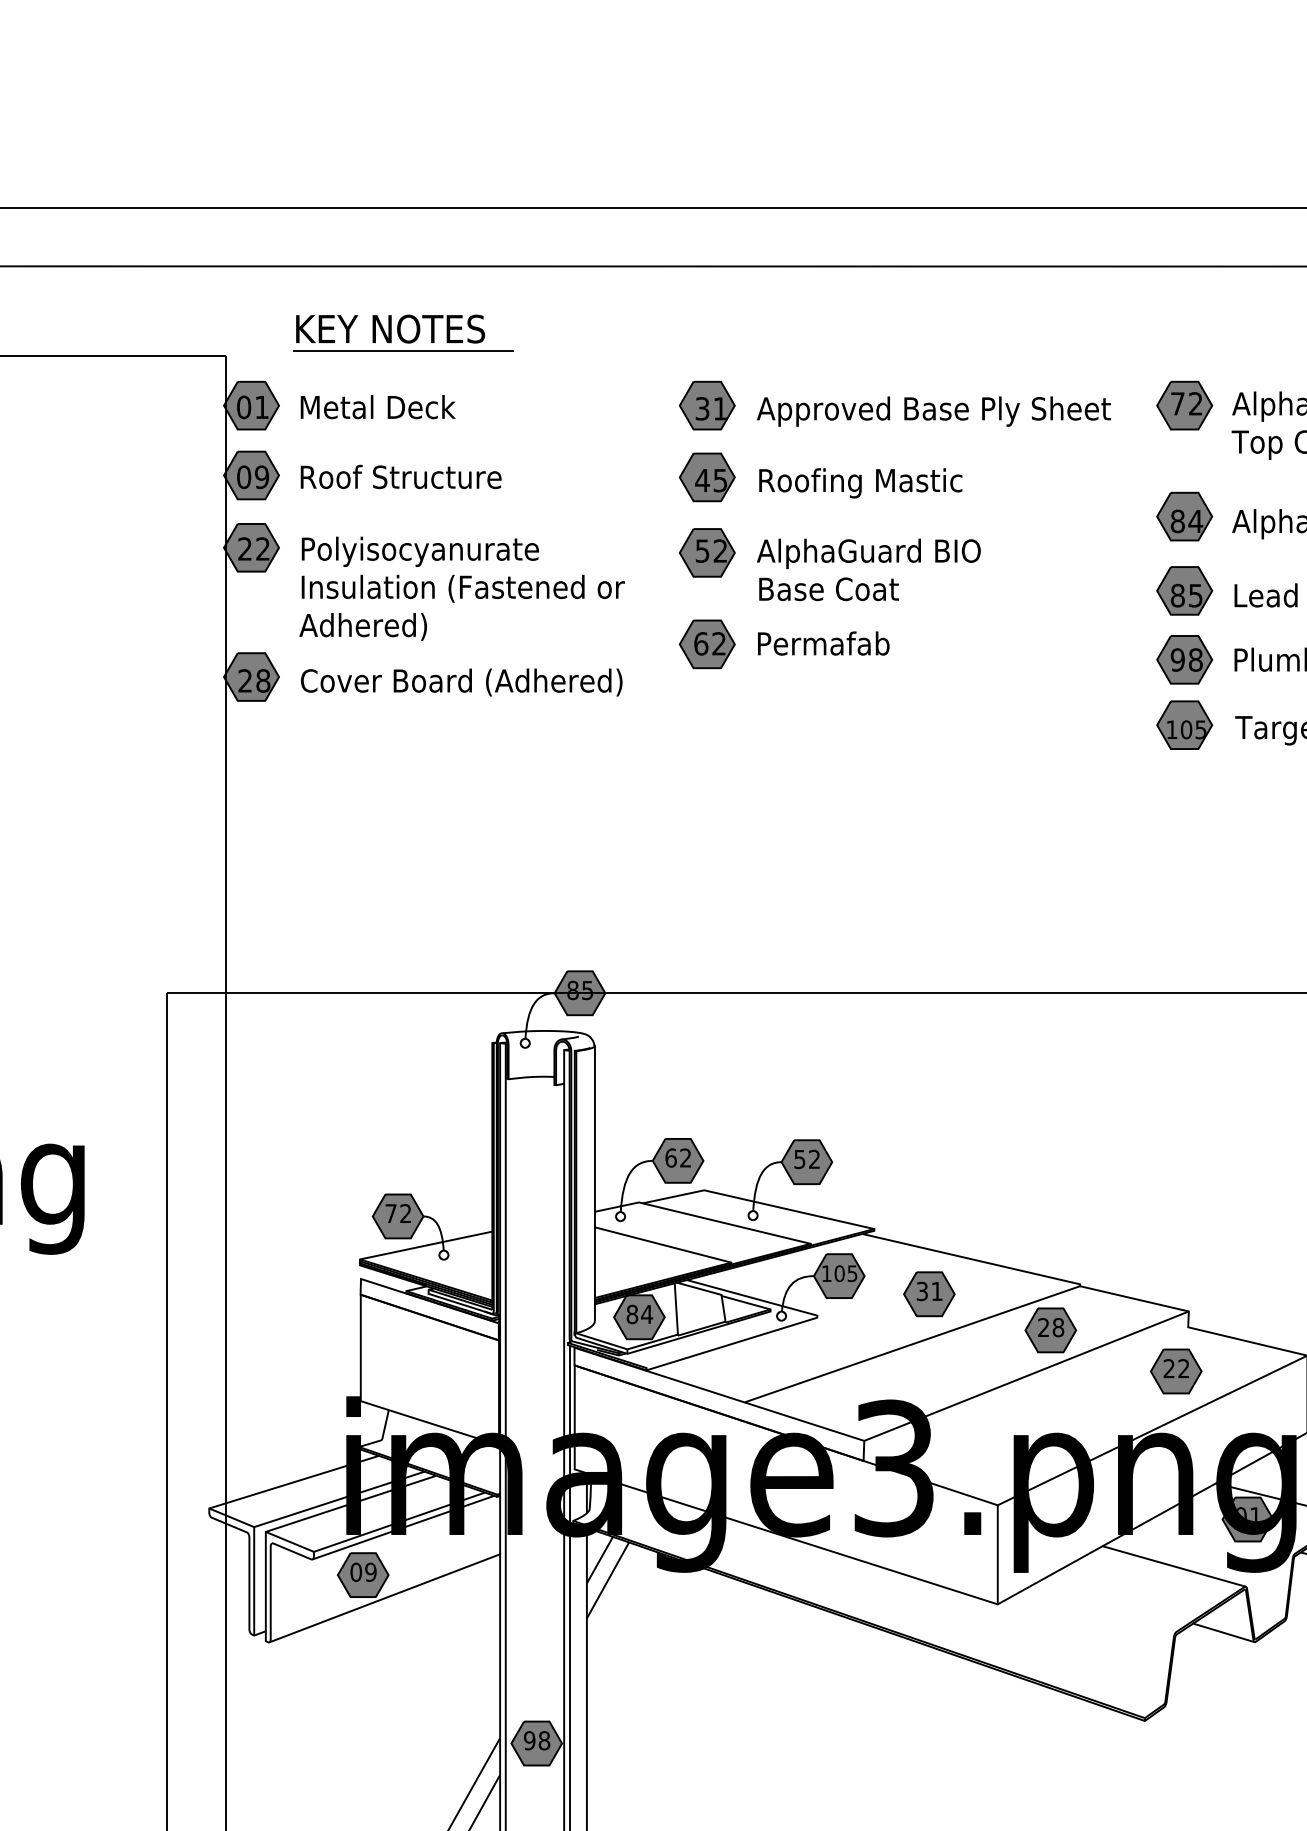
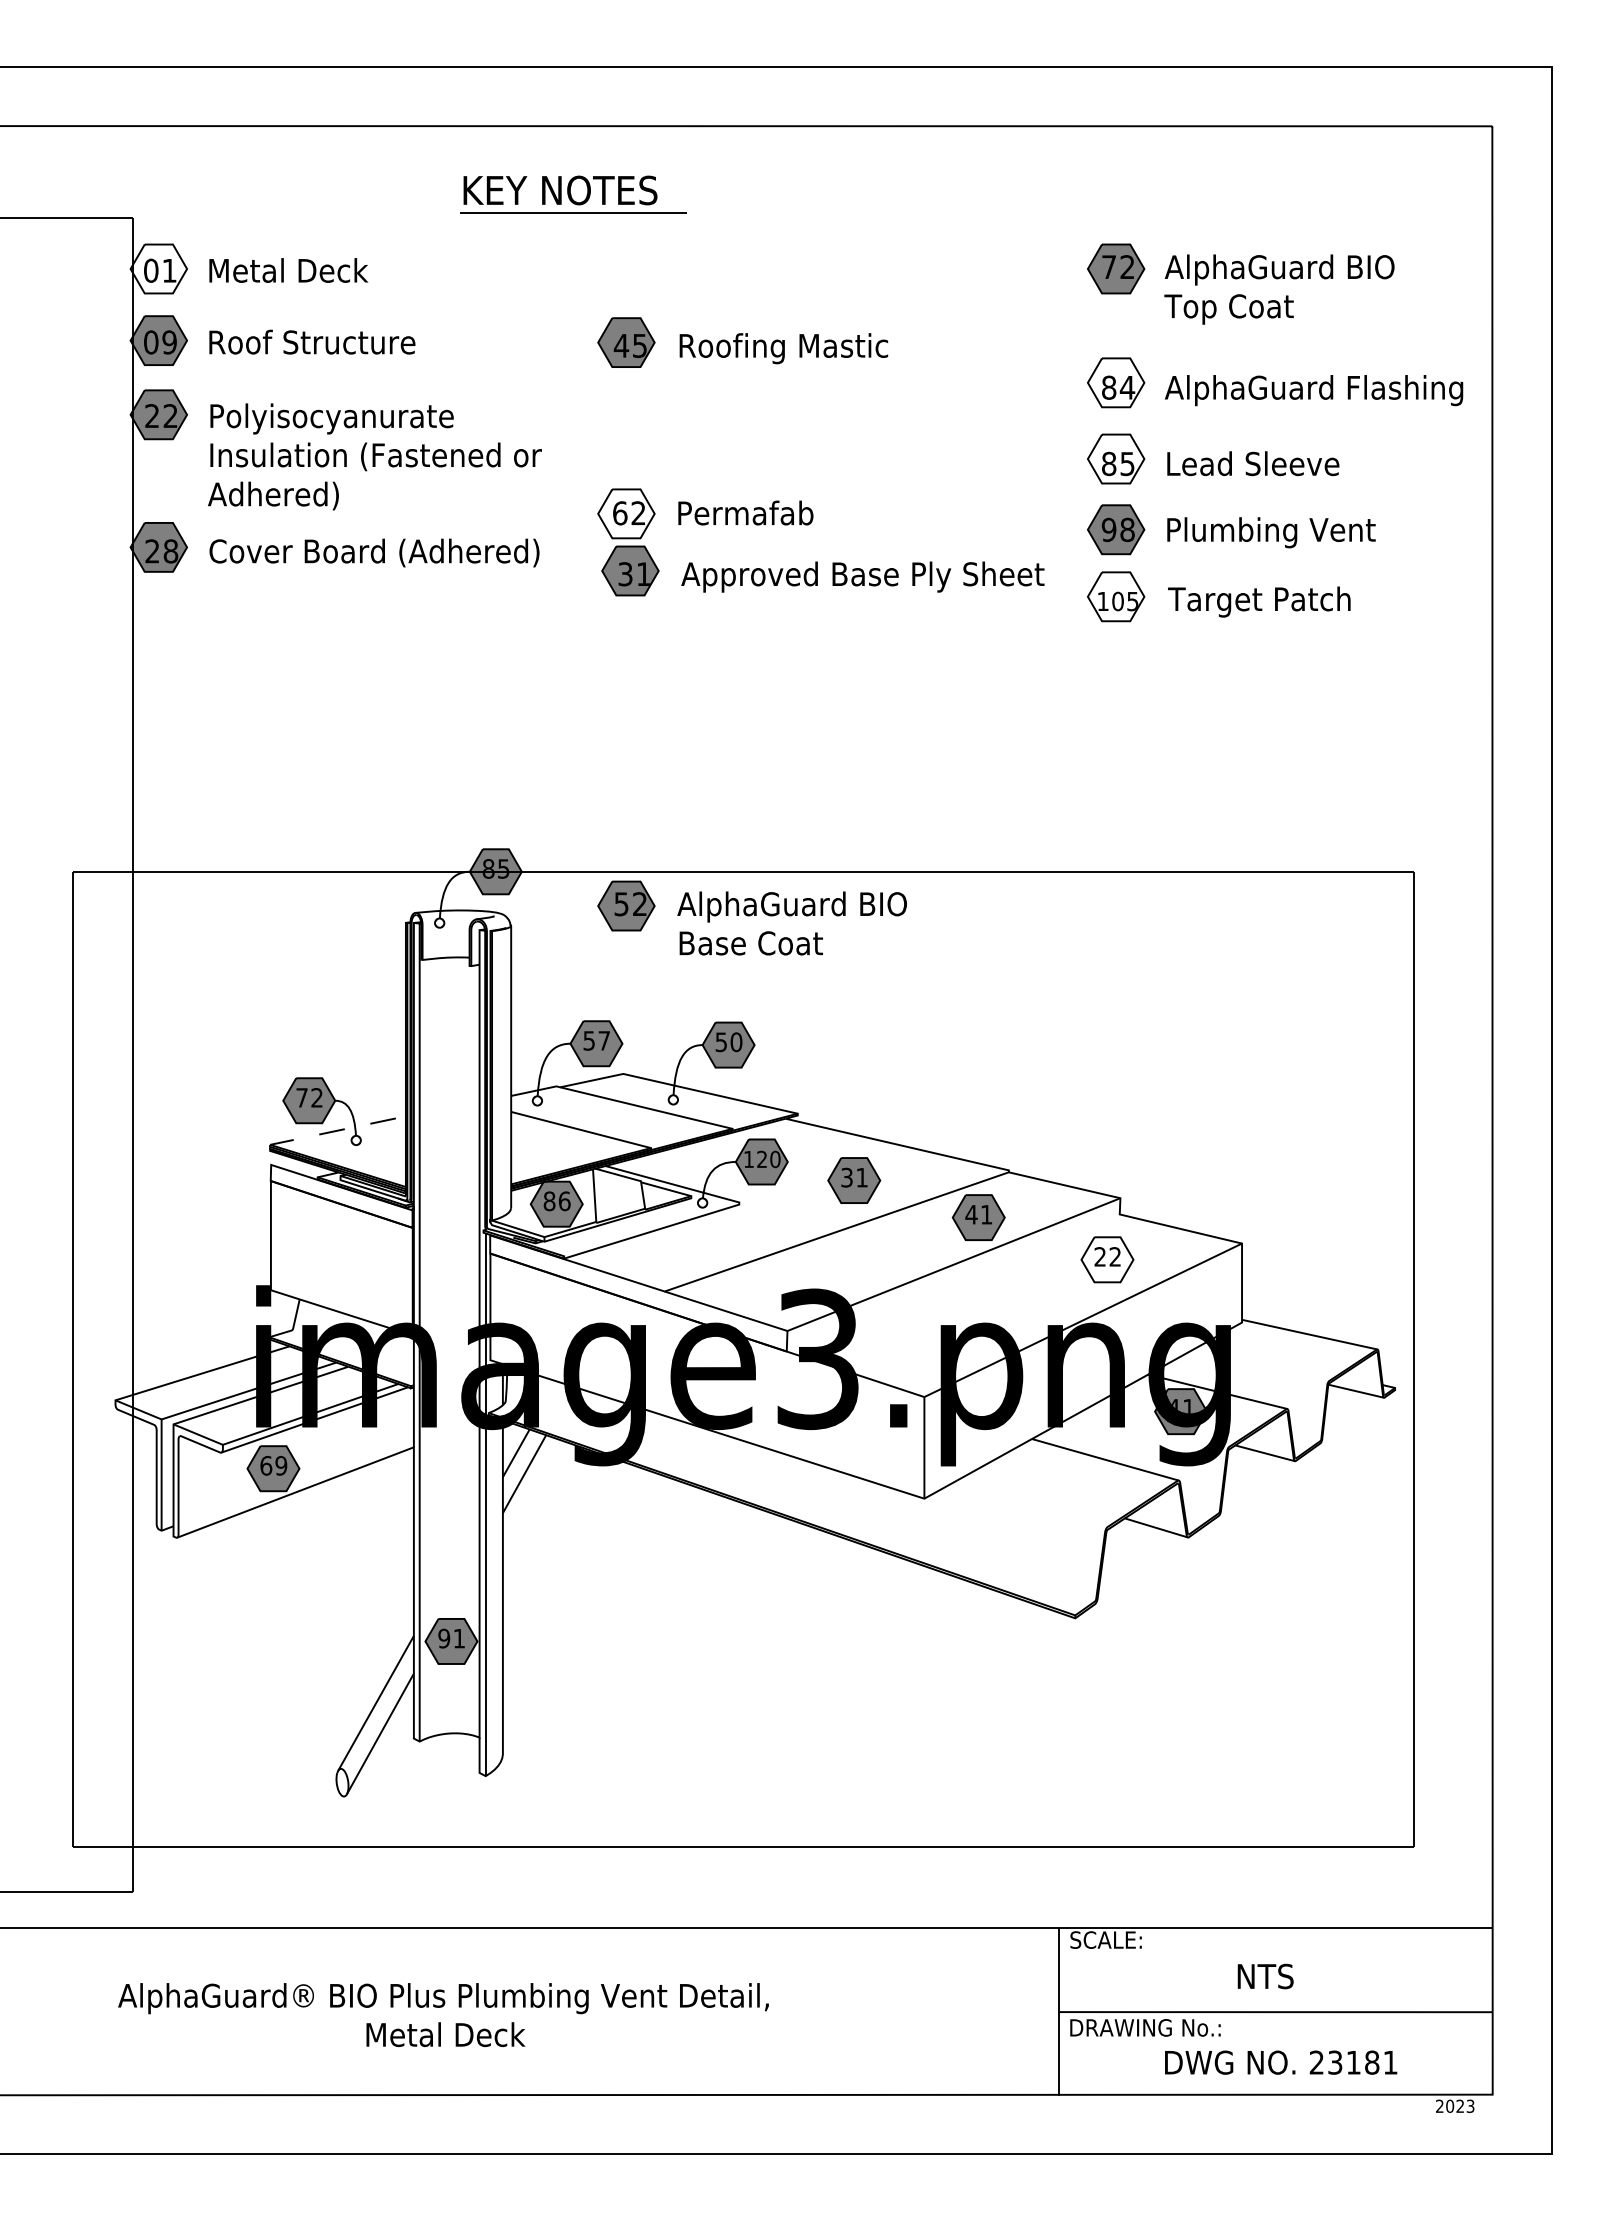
part: (403, 333) -> (573, 194), moved
fill: (251, 405) -> (158, 268), removed
part: (894, 405) -> (822, 570), moved
fill: (1184, 516) -> (1115, 382), removed
part: (829, 564) -> (751, 917), moved
fill: (1184, 590) -> (1115, 458), removed
fill: (707, 643) -> (626, 513), removed
fill: (1184, 724) -> (1115, 596), removed
text: (678, 1157) -> (596, 1040), 62 -> 57
text: (814, 1159) -> (736, 1042), 52 -> 50
line: (423, 1246) -> (335, 1131), solid -> dashed
text: (845, 1272) -> (768, 1158), 105 -> 120
text: (646, 1314) -> (564, 1201), 84 -> 86
text: (1050, 1327) -> (978, 1214), 28 -> 41
fill: (1176, 1371) -> (1107, 1259), removed
text: (1241, 1512) -> (1174, 1404), 01 -> 41
text: (356, 1572) -> (266, 1465), 09 -> 69
text: (544, 1740) -> (459, 1638), 98 -> 91

